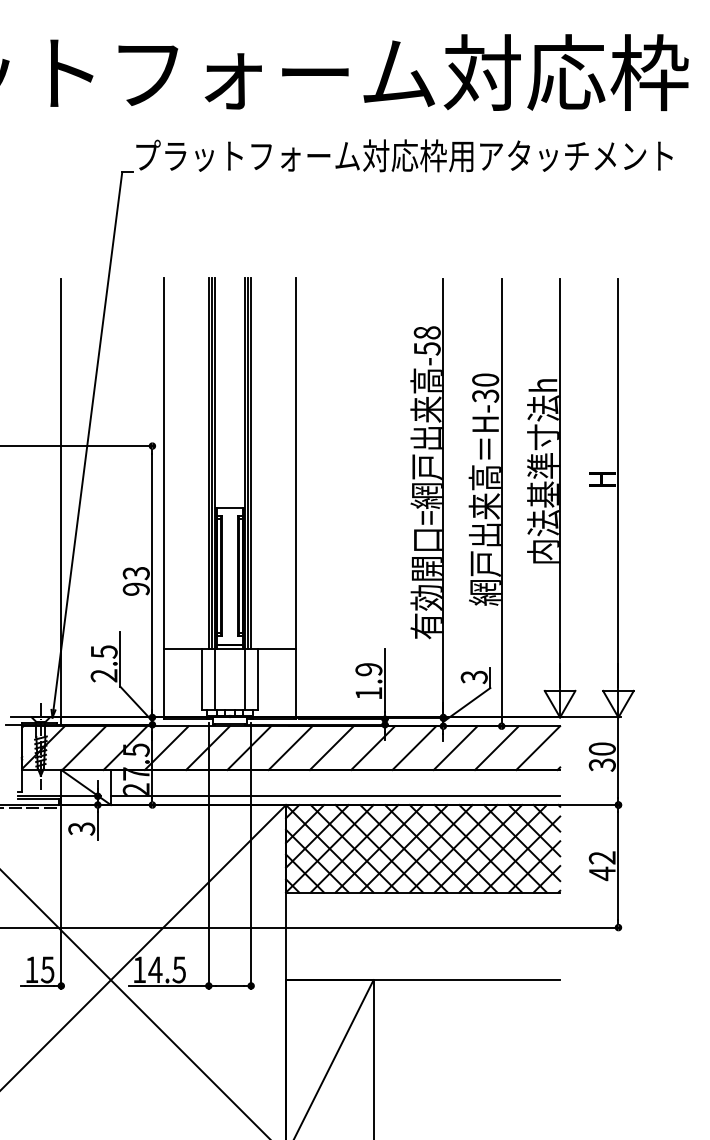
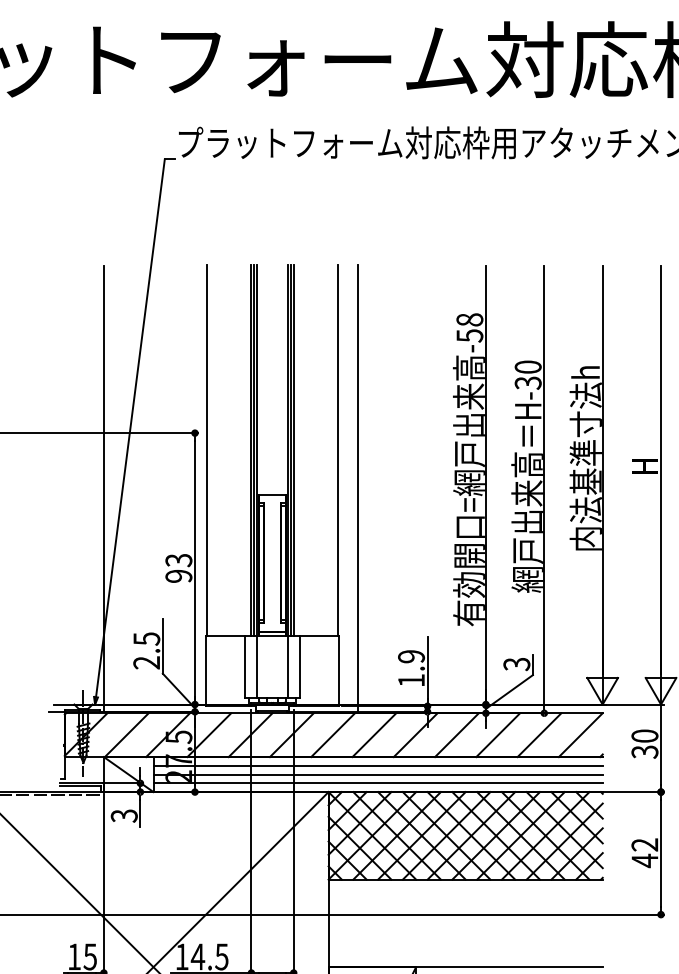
line: (315, 502) -> (358, 489), added
line: (335, 778) -> (378, 765), added
line: (335, 787) -> (378, 774), added

